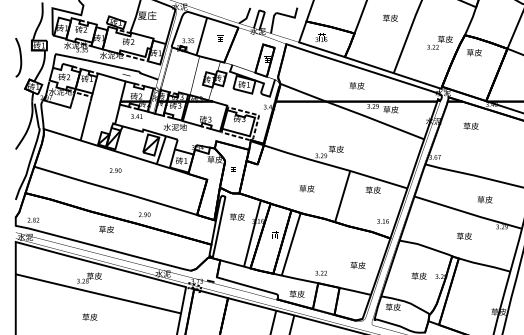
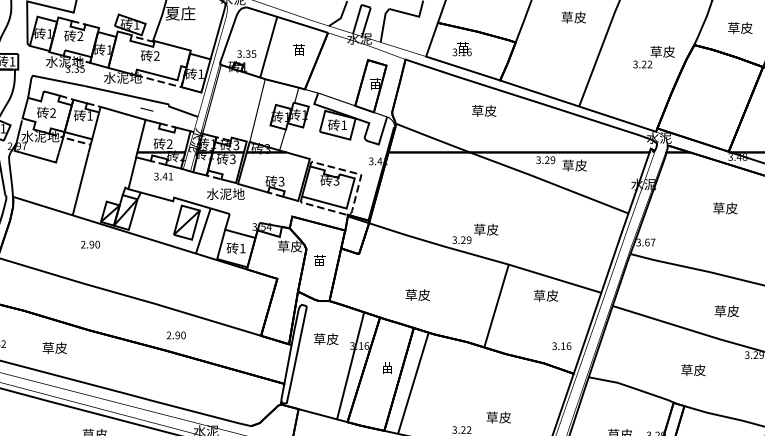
text: (474, 52) -> (740, 27), moved
text: (356, 85) -> (483, 110), moved
text: (470, 125) -> (724, 207), moved
text: (115, 170) -> (90, 244), moved
text: (306, 188) -> (417, 294), moved
text: (106, 229) -> (54, 347), moved
text: (357, 265) -> (497, 417), moved

